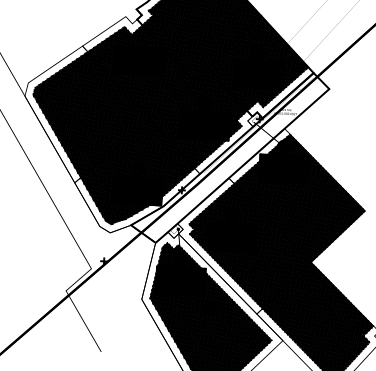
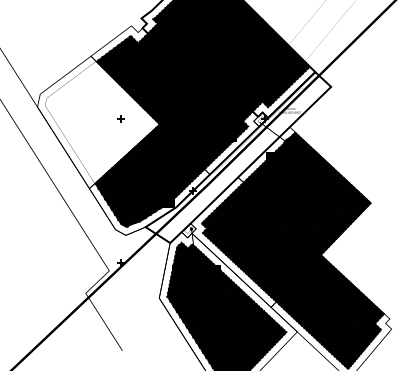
hatch: (91, 115) -> (102, 122), removed

